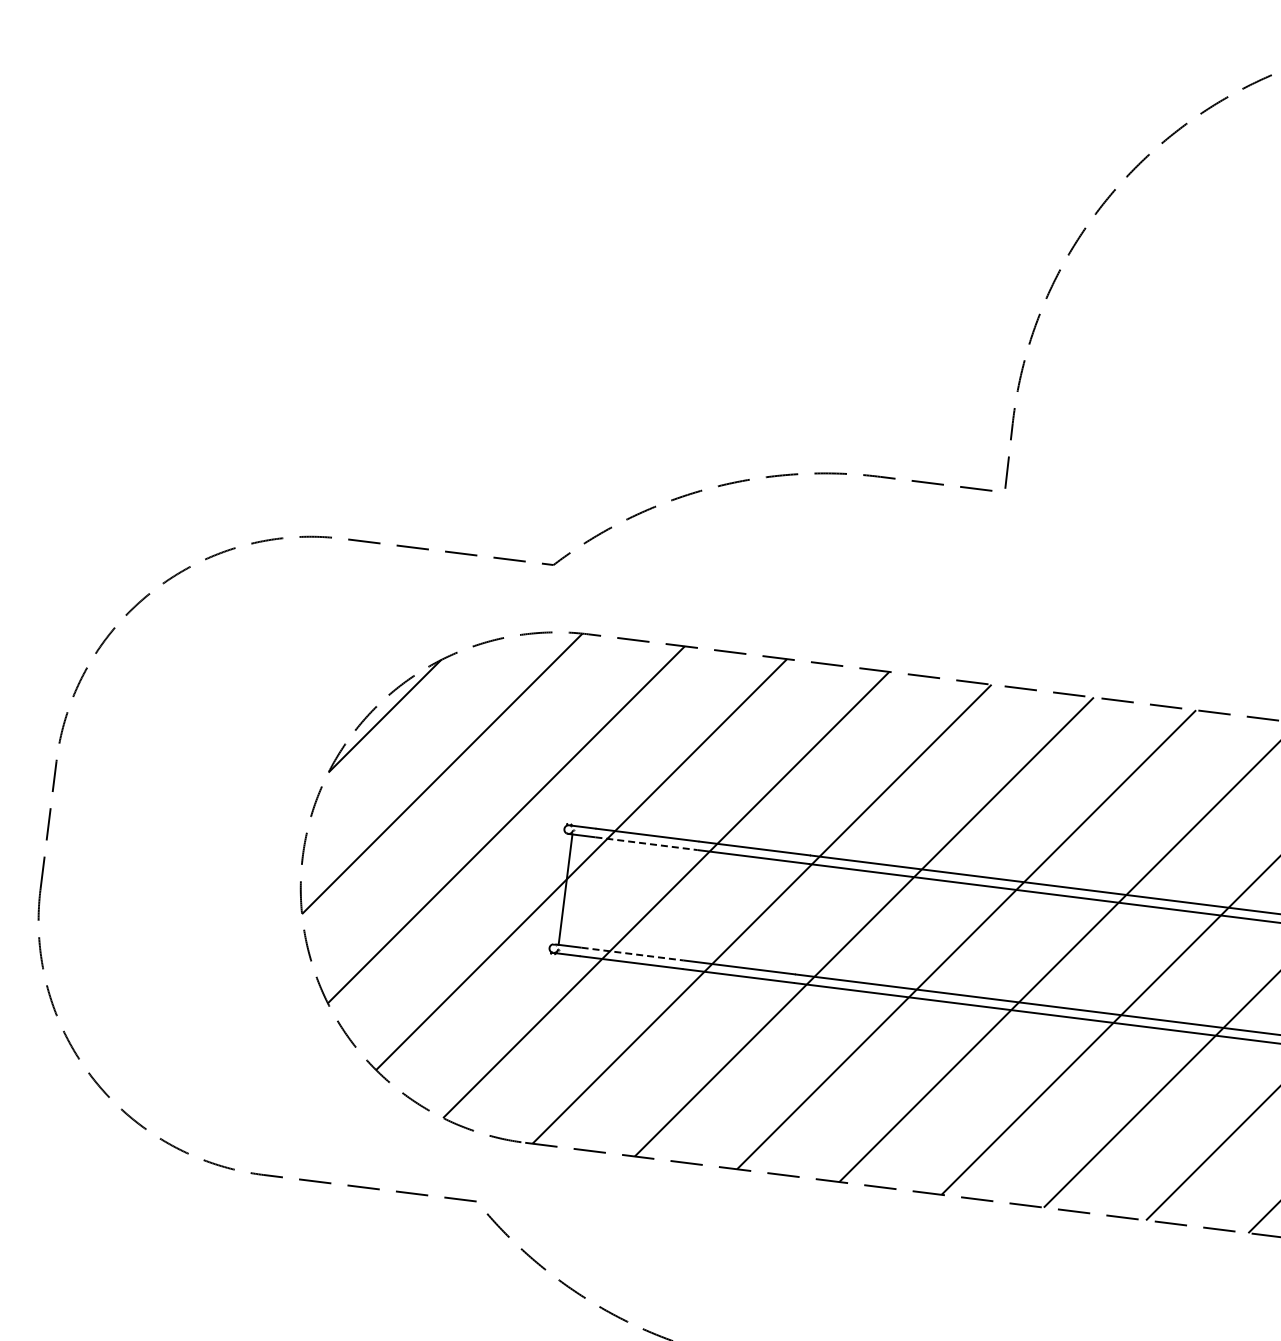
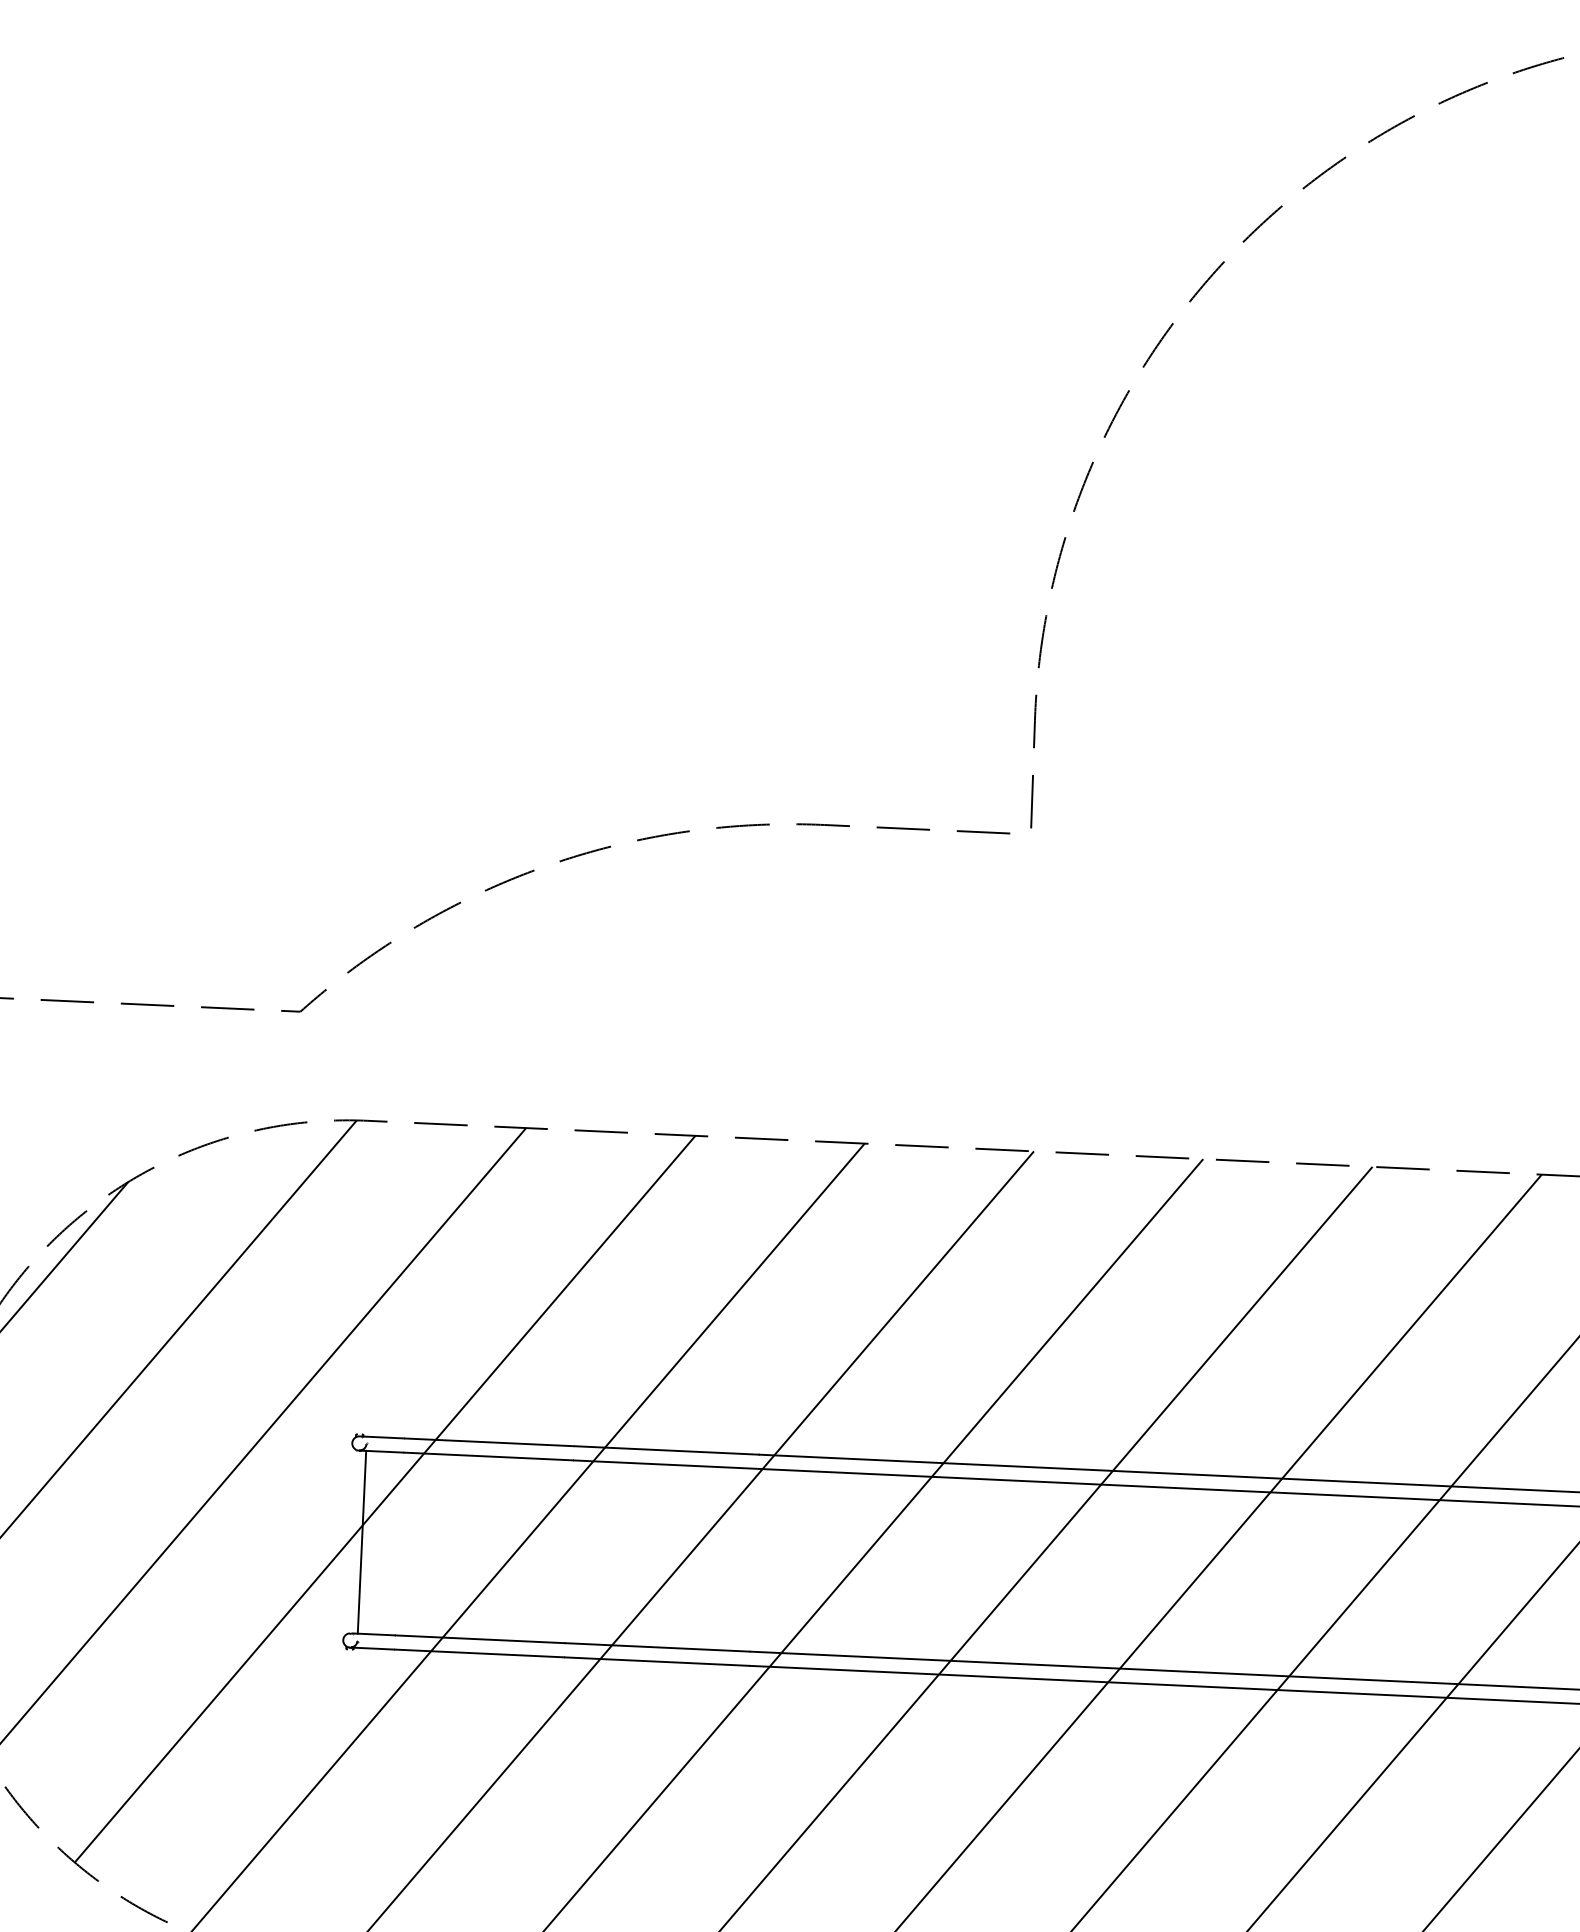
line: (646, 843) -> (488, 1456), dashed -> solid
line: (633, 954) -> (481, 1639), dashed -> solid

